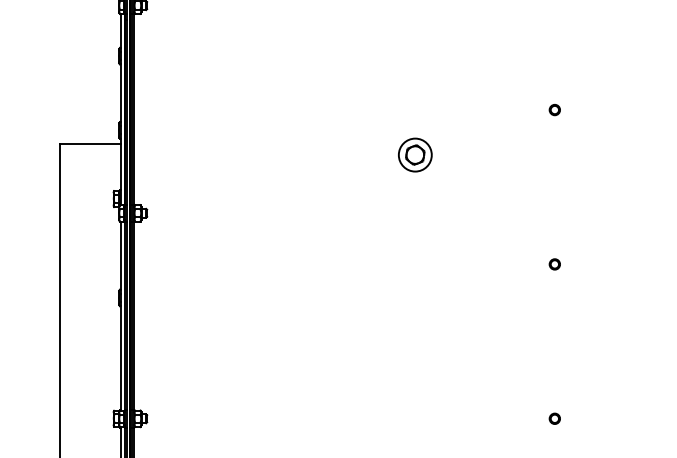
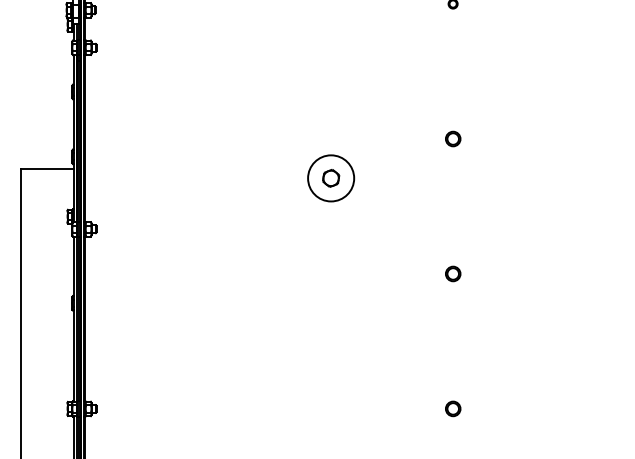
part: (554, 109) -> (452, 138), size x1.6
circle: (414, 155) -> (330, 178), size x1.6
part: (554, 263) -> (452, 273), size x1.6
part: (554, 418) -> (452, 408), size x1.6

